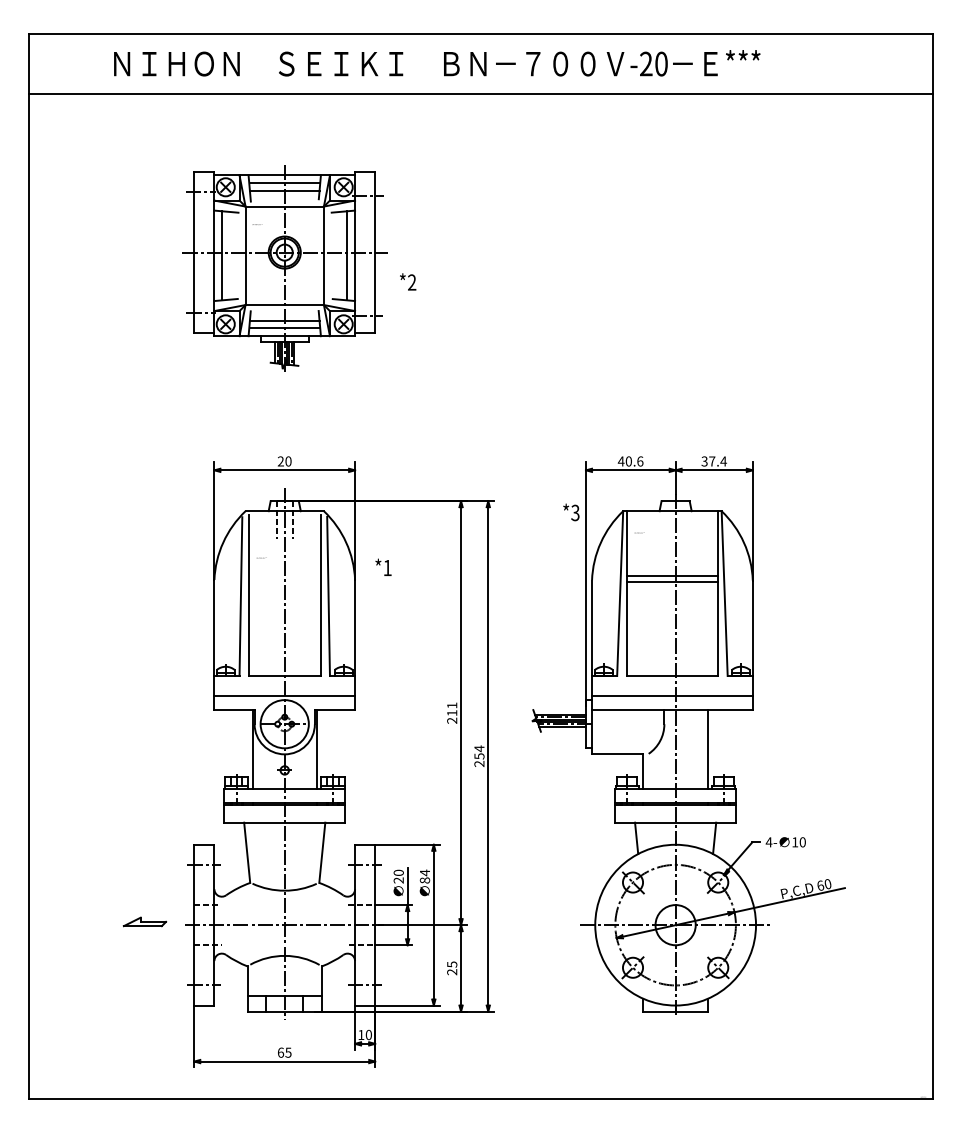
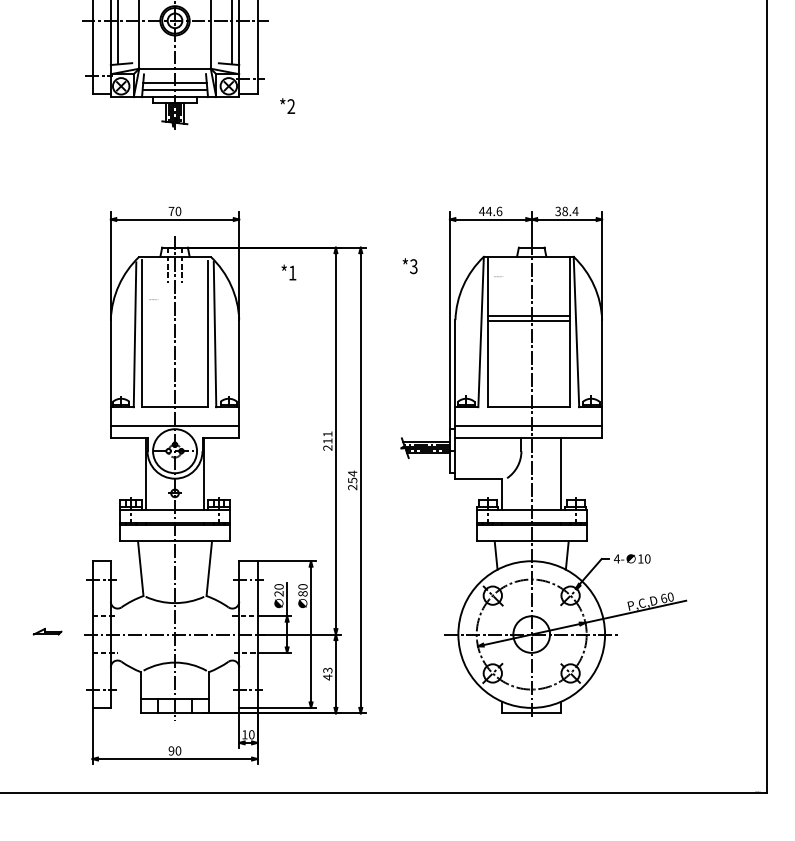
text: (408, 281) -> (287, 105), moved
text: (280, 461) -> (171, 211), 20 -> 70
text: (628, 461) -> (488, 211), 40.6 -> 44.6
text: (712, 461) -> (565, 211), 37.4 -> 38.4
text: (571, 512) -> (410, 266), moved
text: (383, 566) -> (288, 271), moved
text: (424, 872) -> (302, 586), 84 -> 80
part: (145, 922) -> (47, 632), size x0.71
text: (452, 968) -> (328, 674), 25 -> 43
text: (284, 1052) -> (174, 750), 65 -> 90

